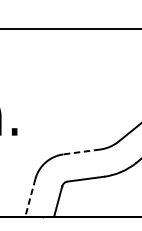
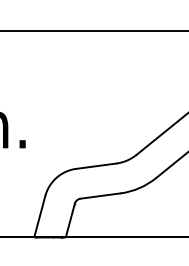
line: (81, 152) -> (95, 166), dashed -> solid
line: (30, 197) -> (39, 216), dashed -> solid

